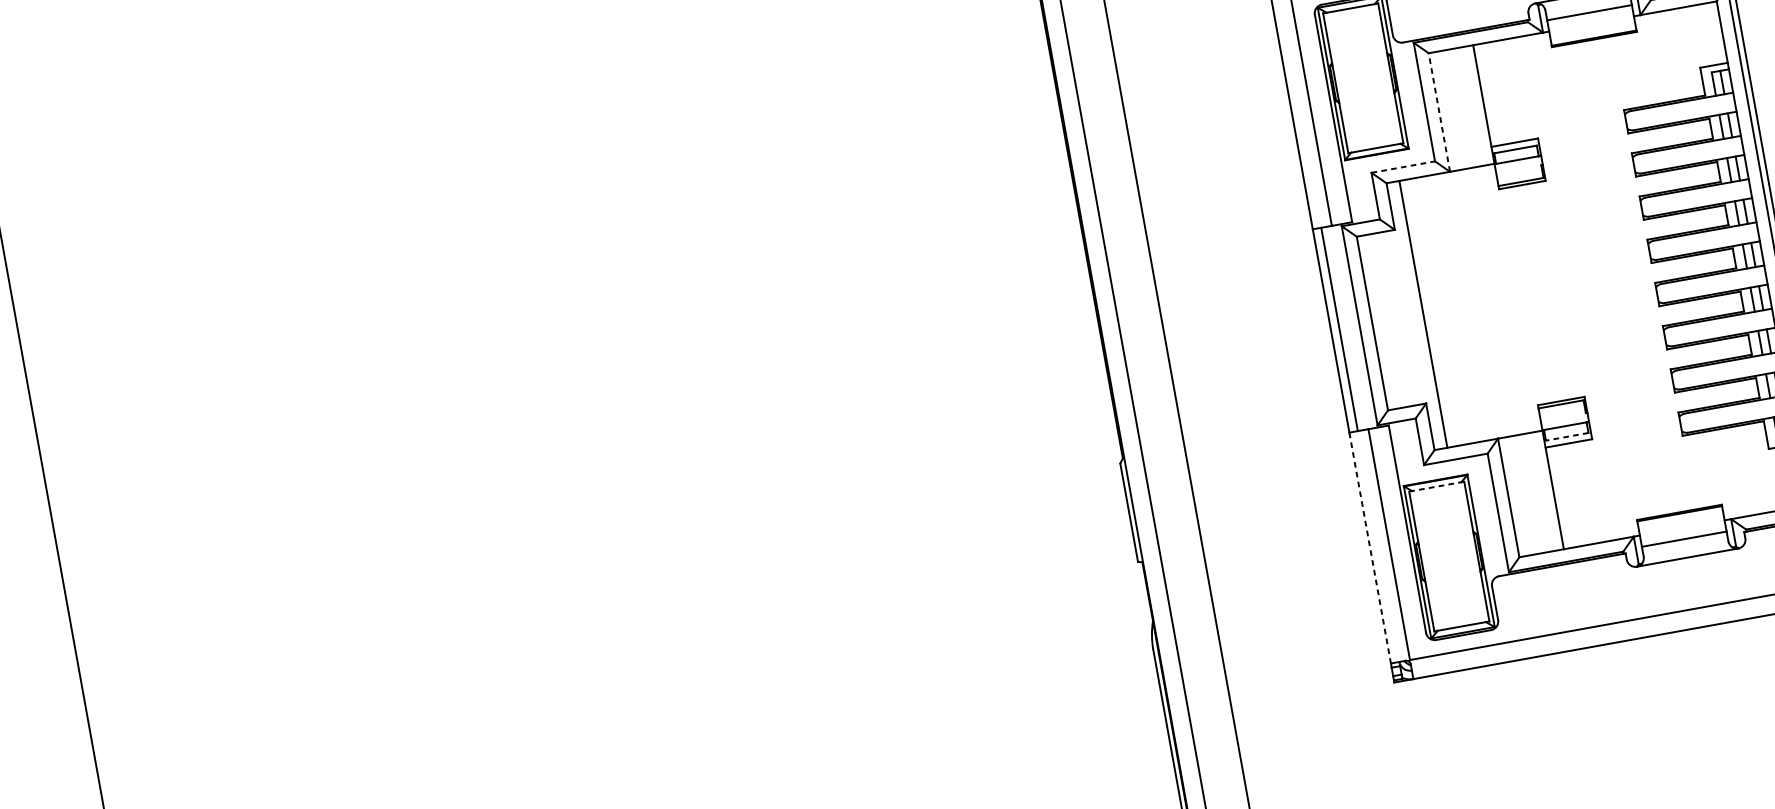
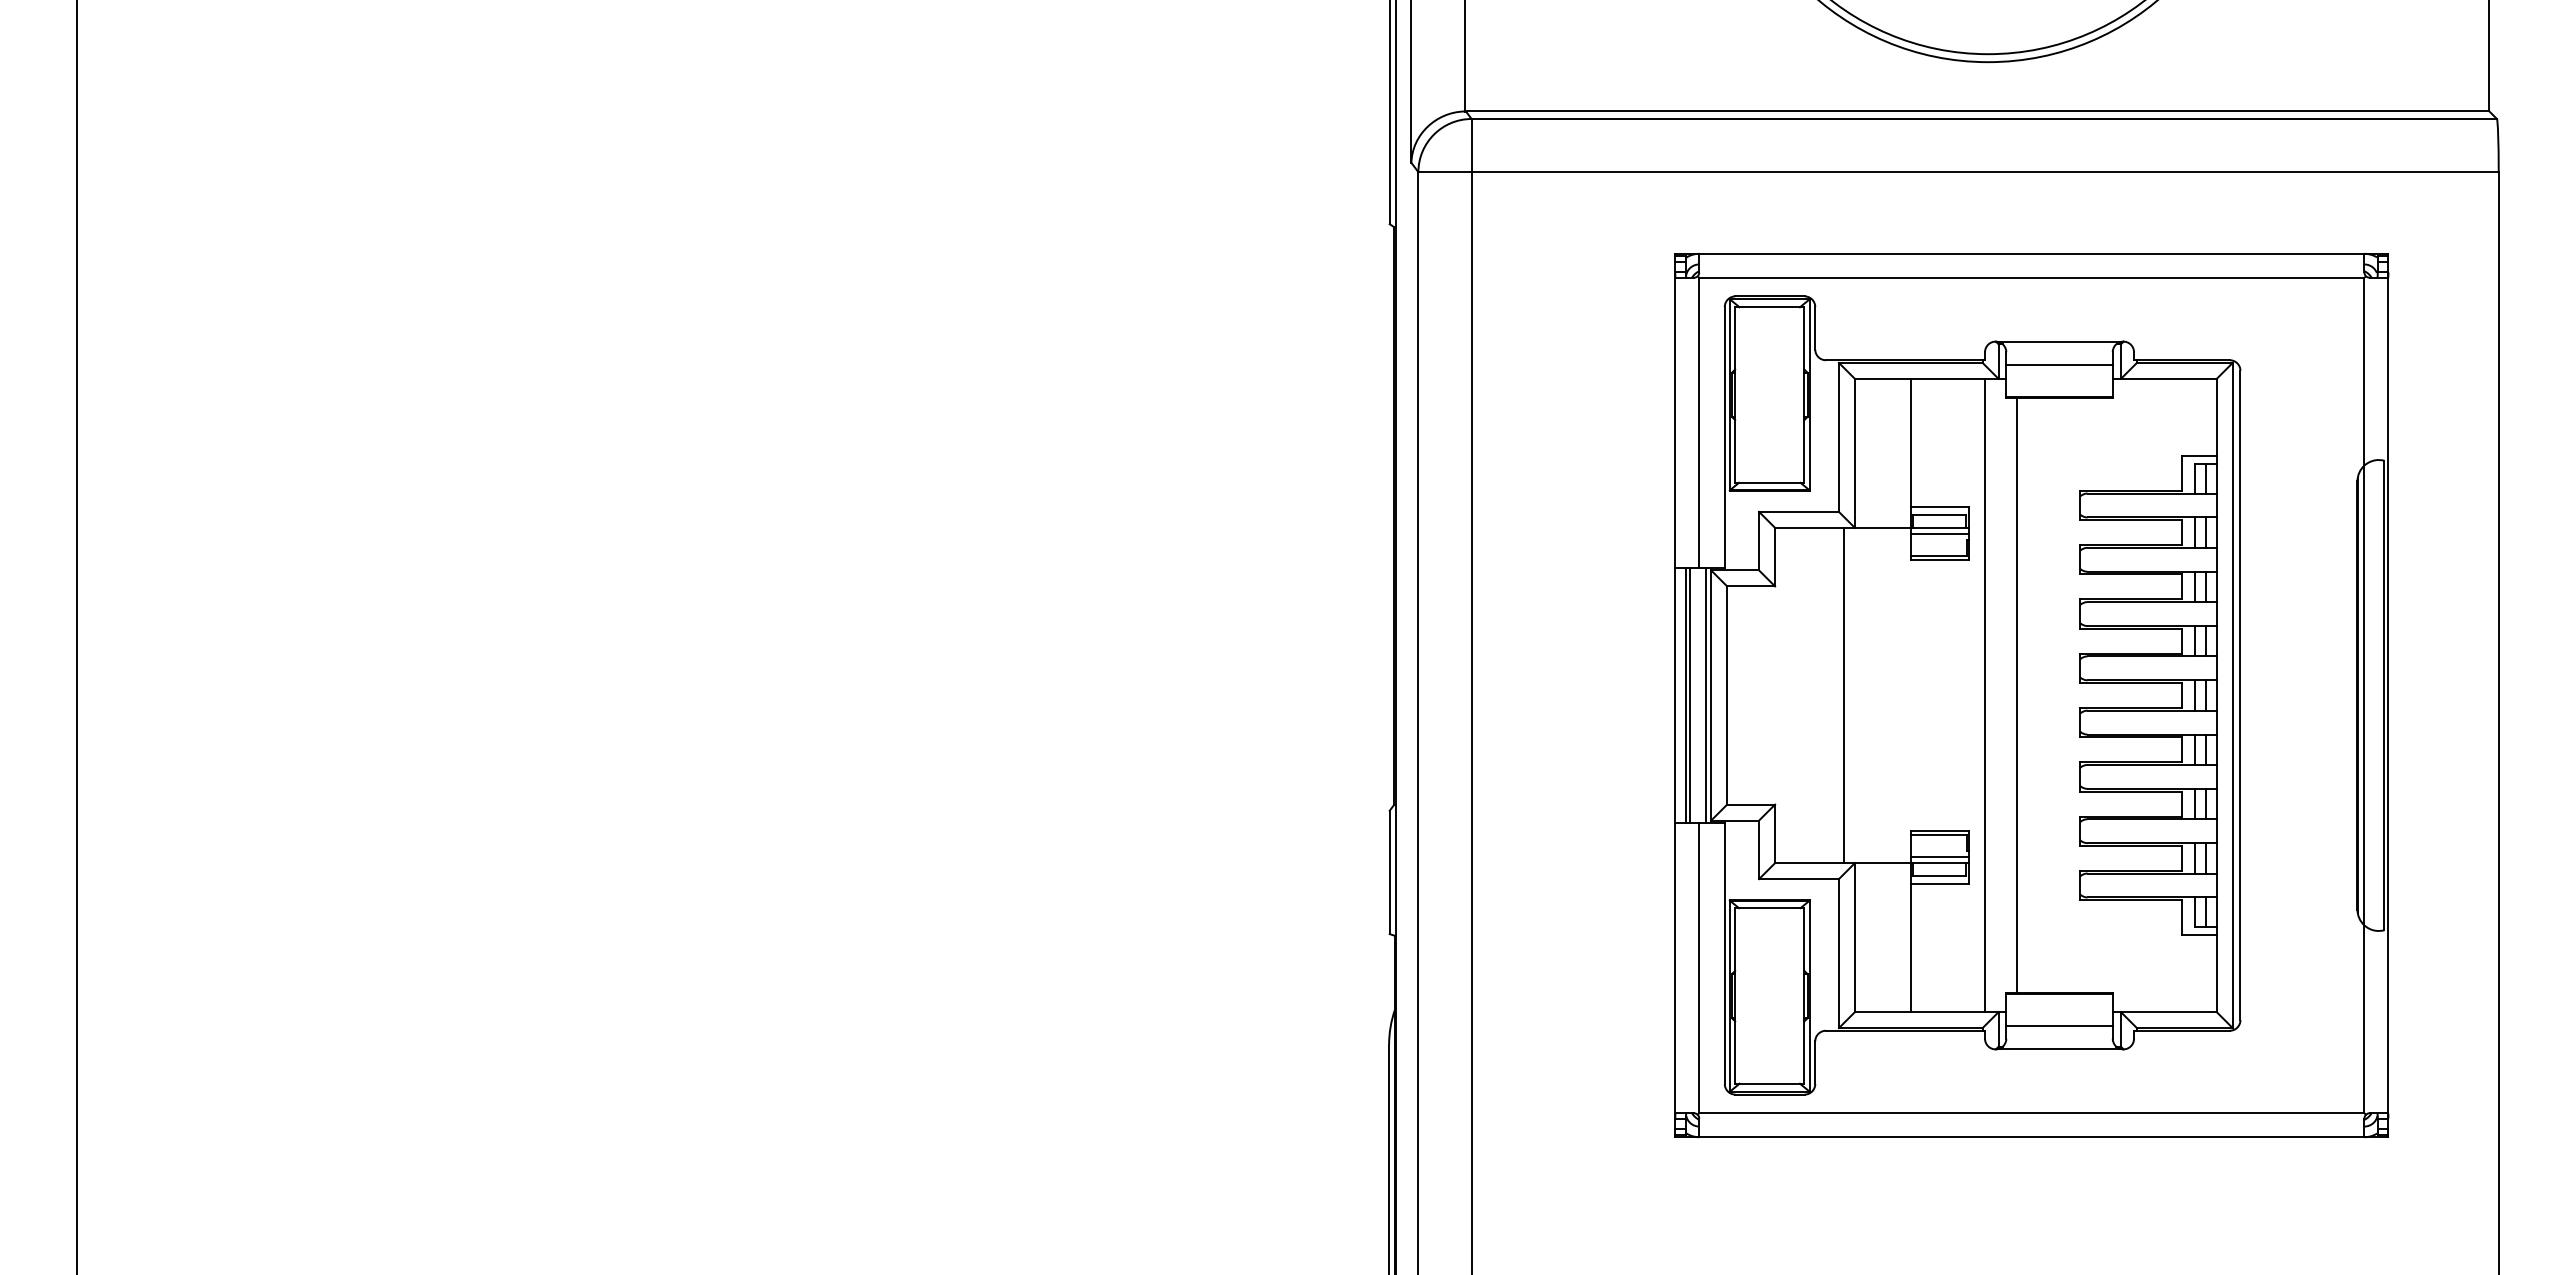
line: (1439, 112) -> (1854, 453), dashed -> solid
line: (1518, 164) -> (1939, 533), added
line: (1403, 166) -> (1799, 511), dashed -> solid
line: (1603, 281) -> (2017, 695), added
line: (1577, 286) -> (1985, 695), added
line: (1423, 314) -> (1844, 695), moved
line: (1355, 326) -> (1705, 695), added
line: (1342, 328) -> (1689, 695), added
line: (1564, 422) -> (1939, 857), added
line: (1567, 437) -> (1939, 876), dashed -> solid
line: (1436, 487) -> (1769, 908), dashed -> solid
line: (1370, 549) -> (1675, 970), dashed -> solid

